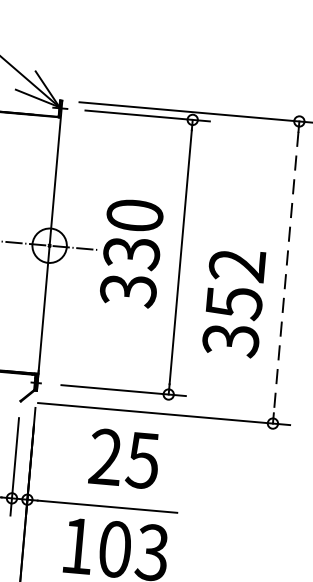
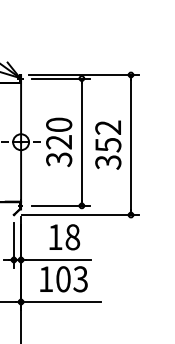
text: (132, 253) -> (59, 142), 330 -> 320
line: (287, 273) -> (131, 145), dashed -> solid
text: (234, 301) -> (108, 144), moved
text: (125, 459) -> (64, 237), 25 -> 18

